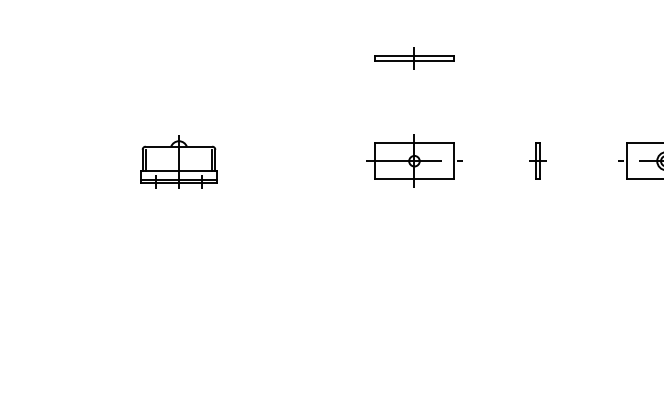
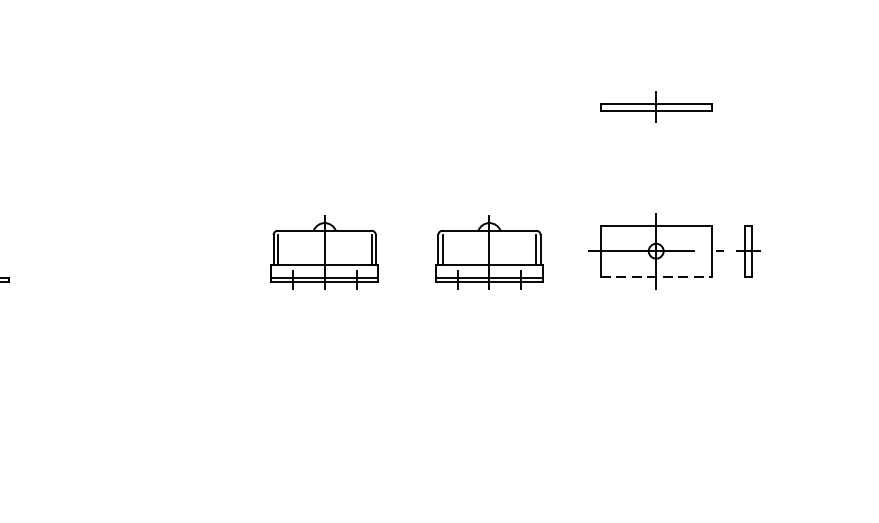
part: (537, 160) -> (747, 250), moved
part: (295, 161) -> (488, 251), added
line: (414, 179) -> (656, 276), solid -> dashed

